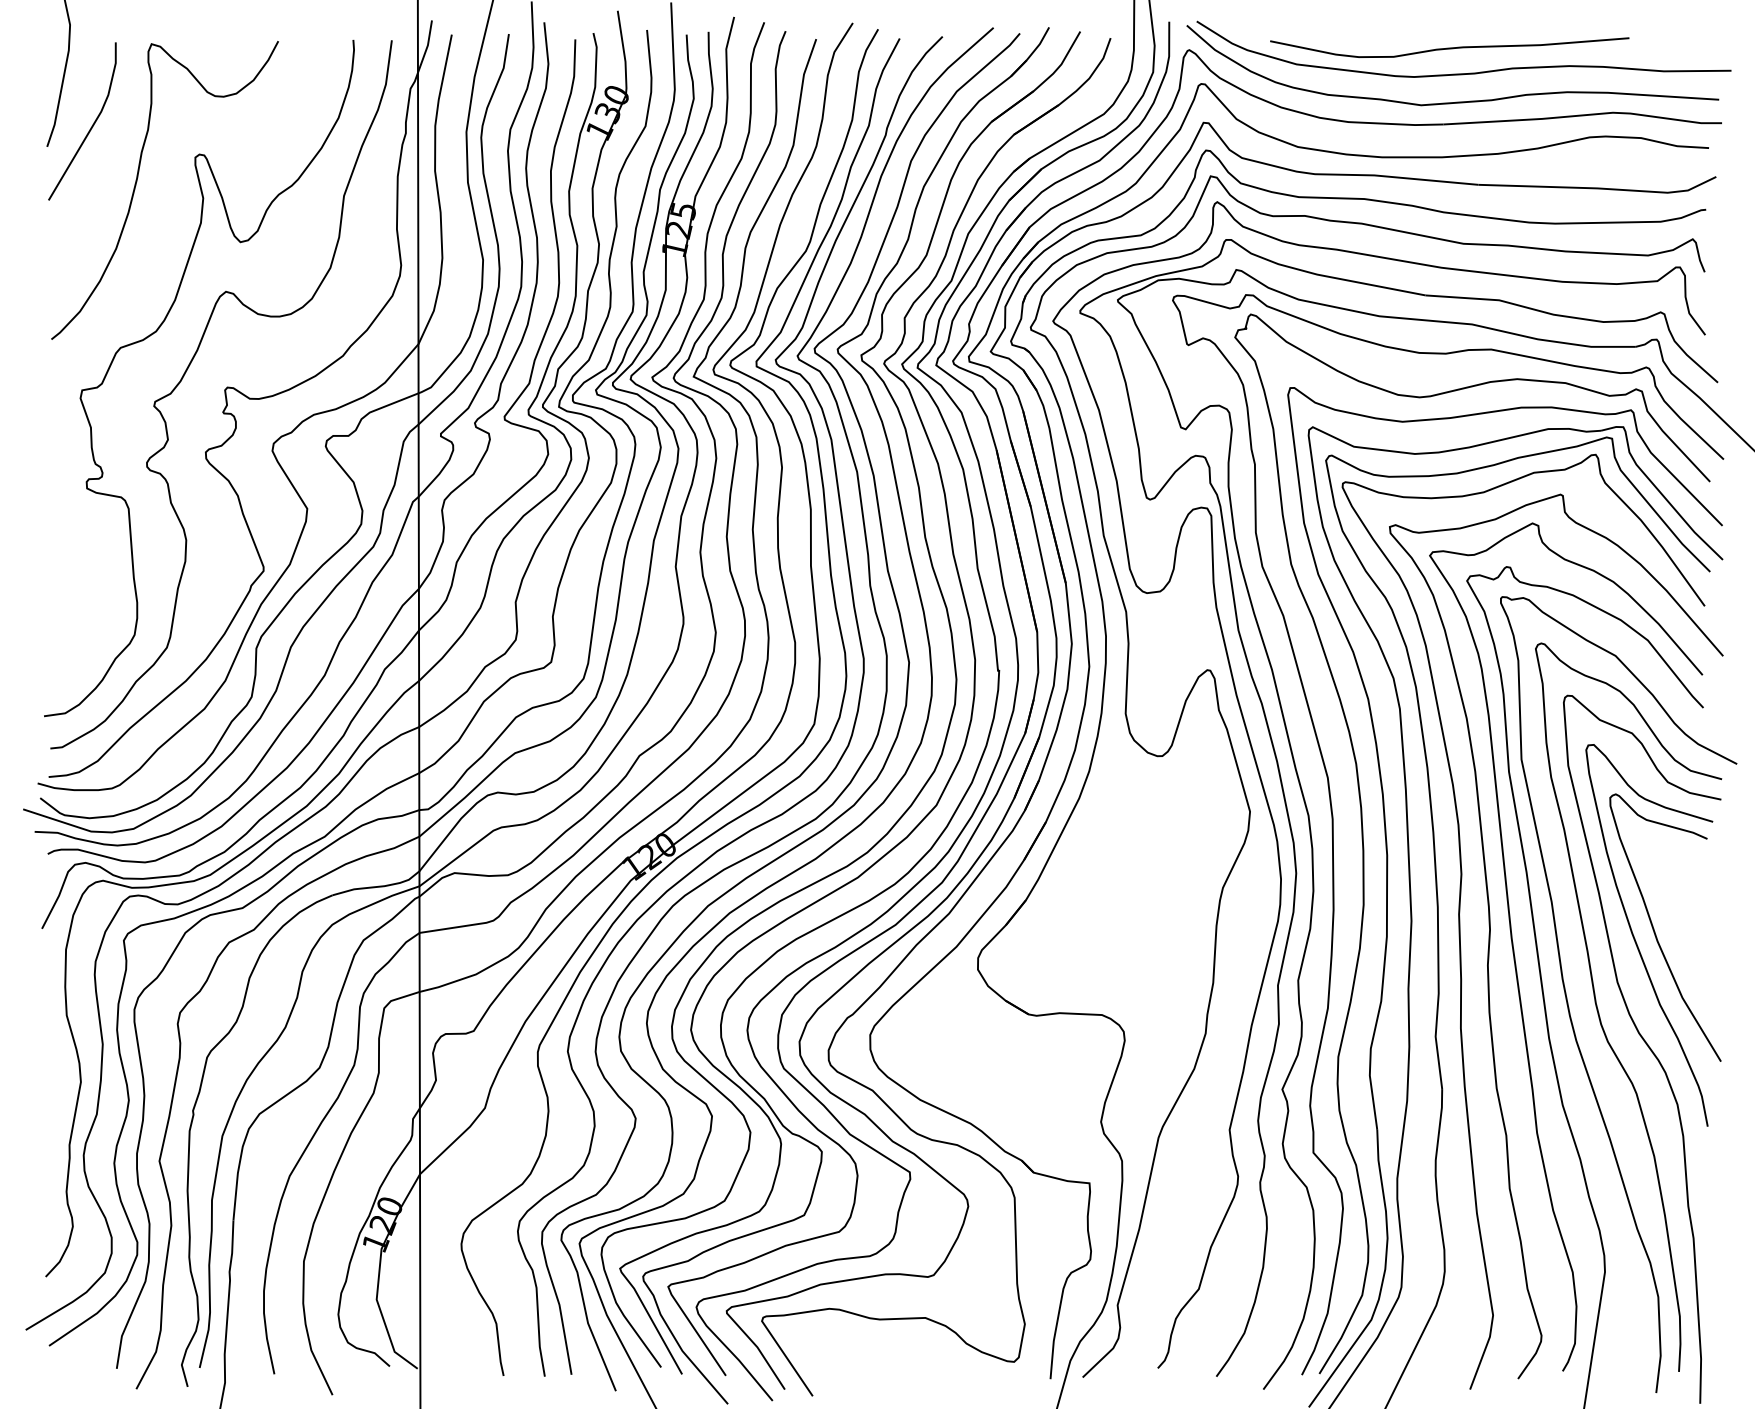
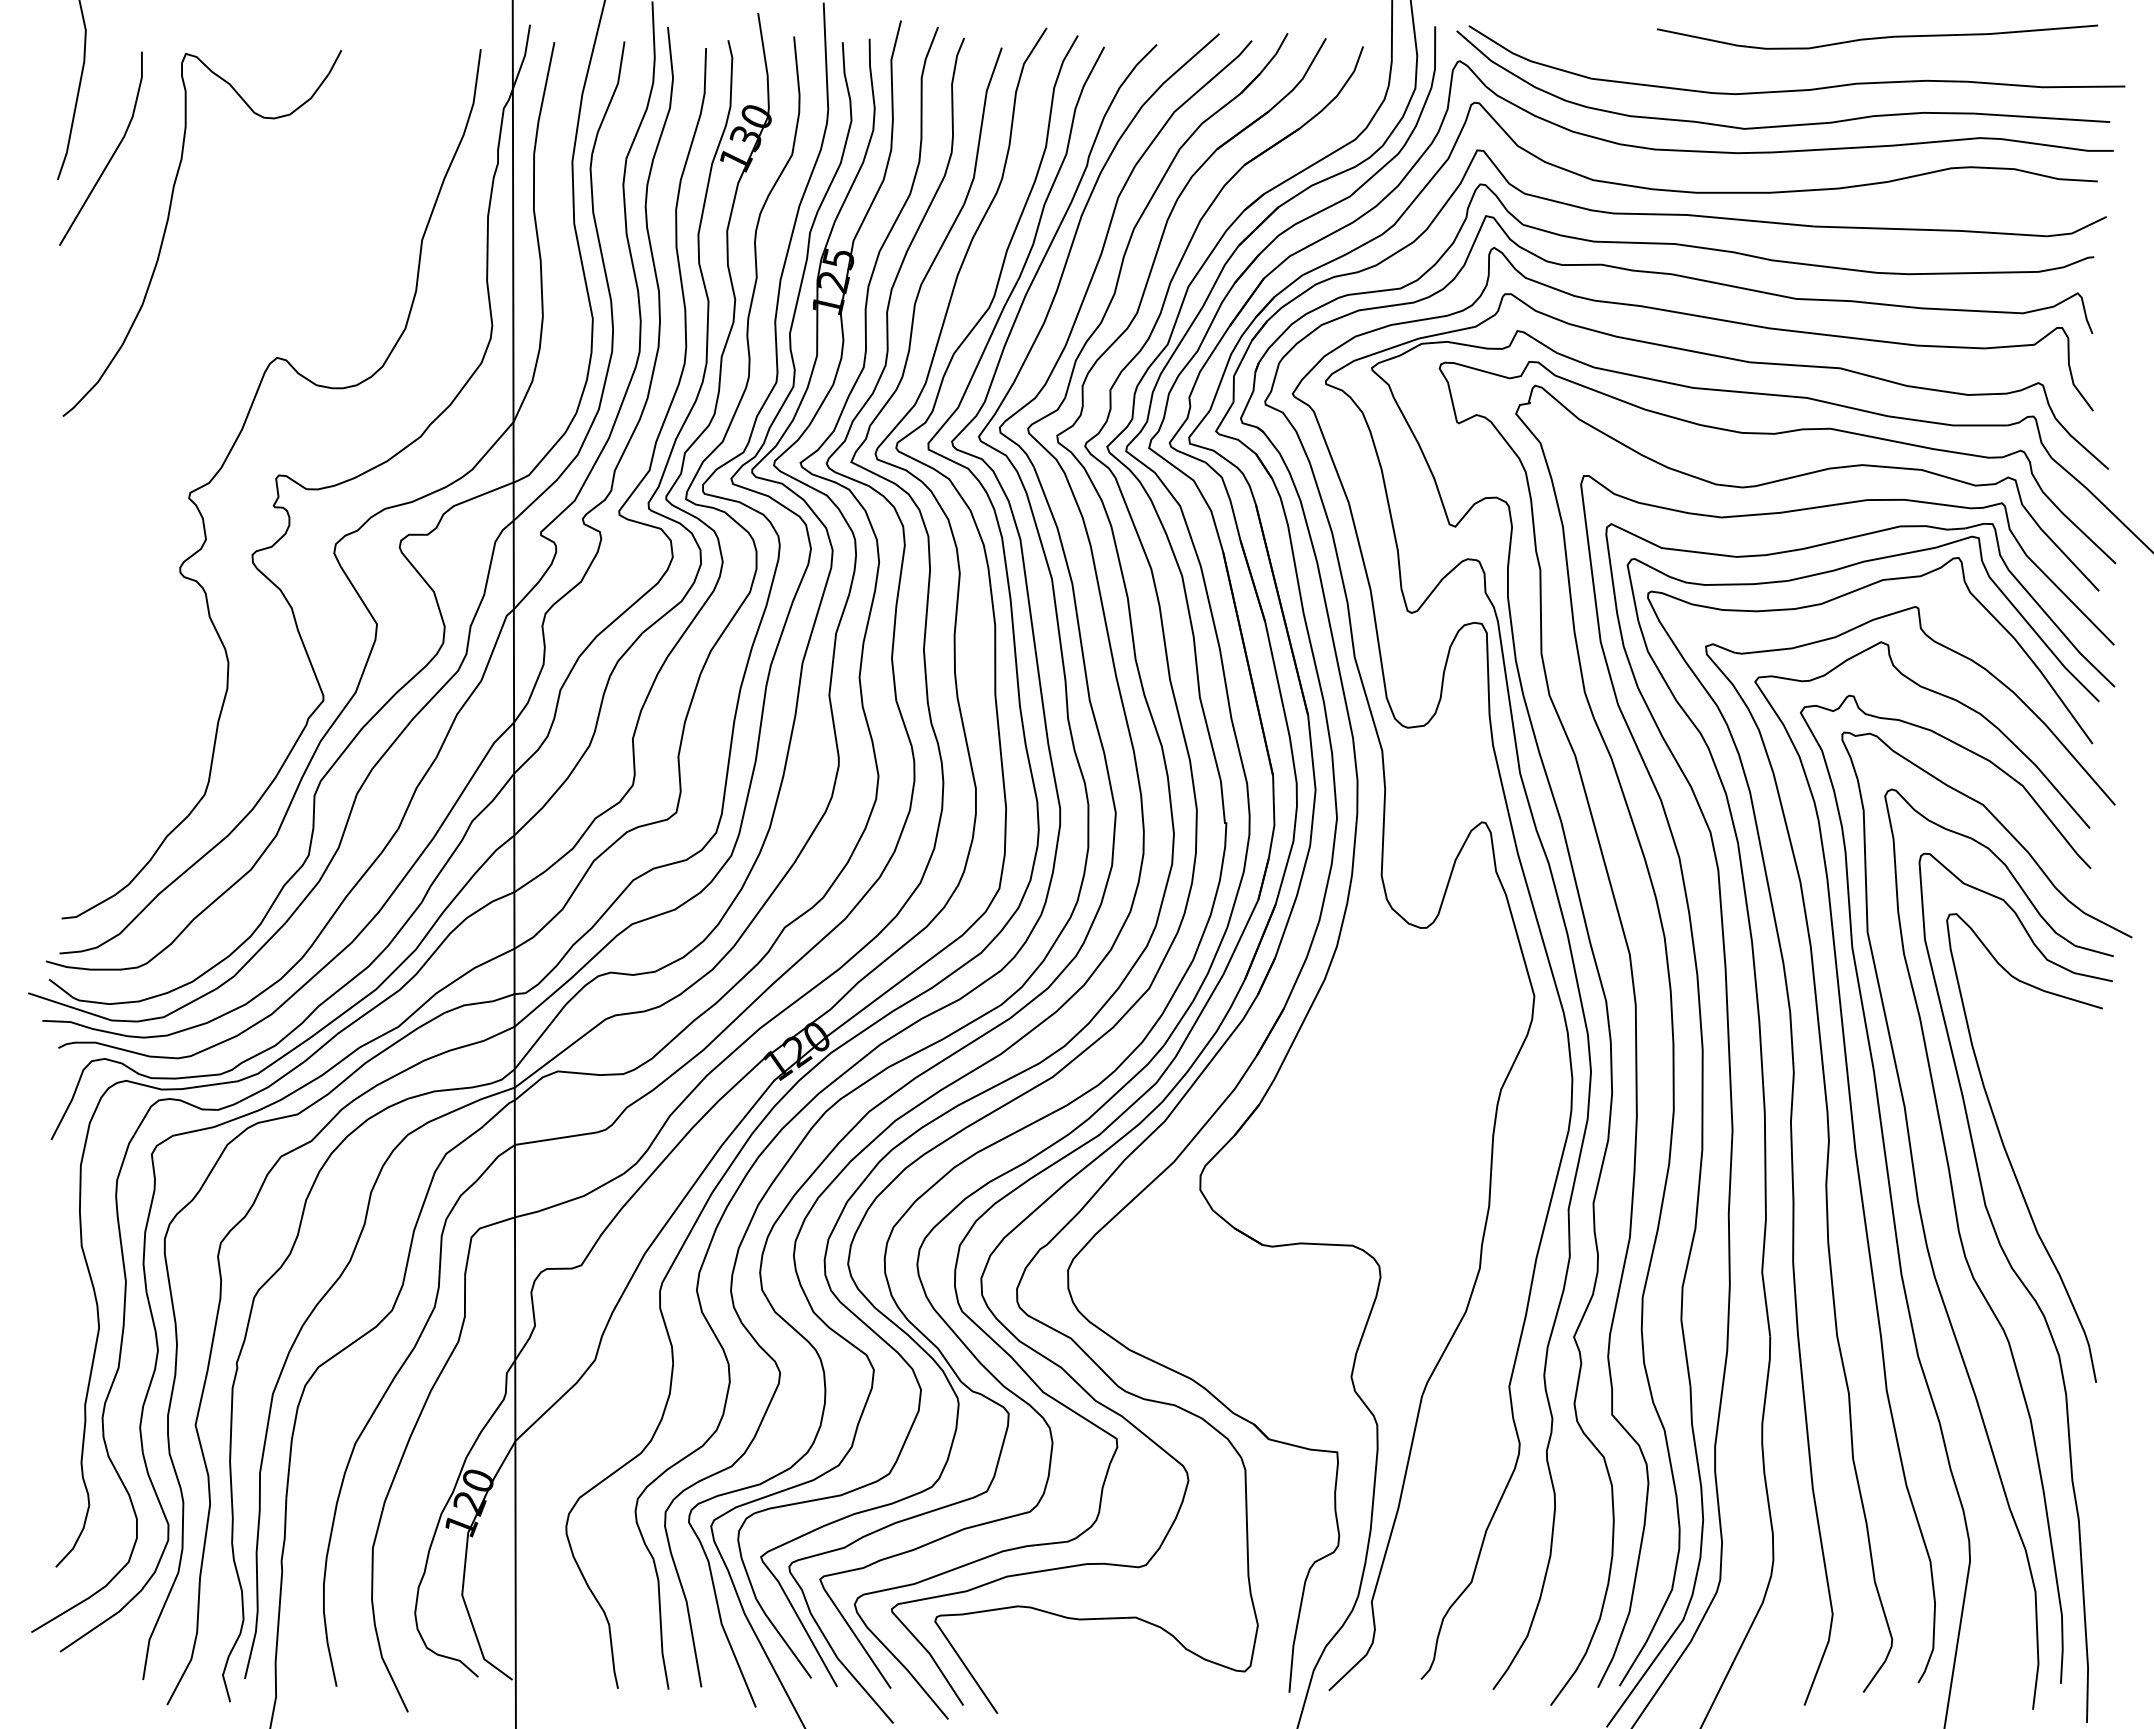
curve: (1449, 47) -> (1877, 37), moved
curve: (155, 333) -> (190, 408), removed
curve: (1655, 930) -> (2031, 1142), removed

